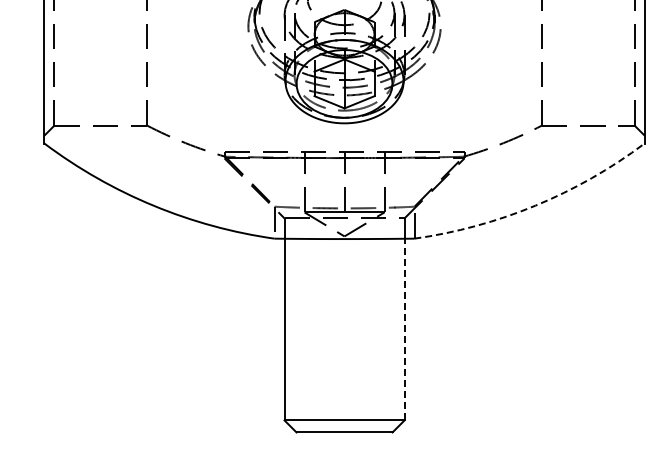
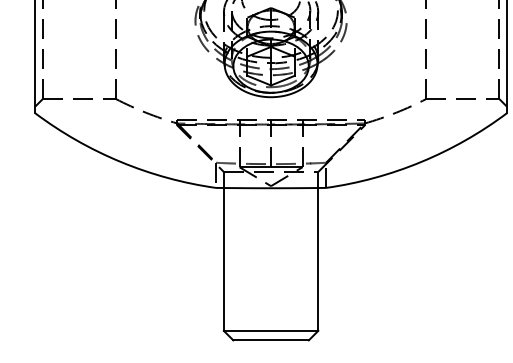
arc: (535, 205) -> (421, 161), dashed -> solid
line: (404, 329) -> (318, 259), dashed -> solid

